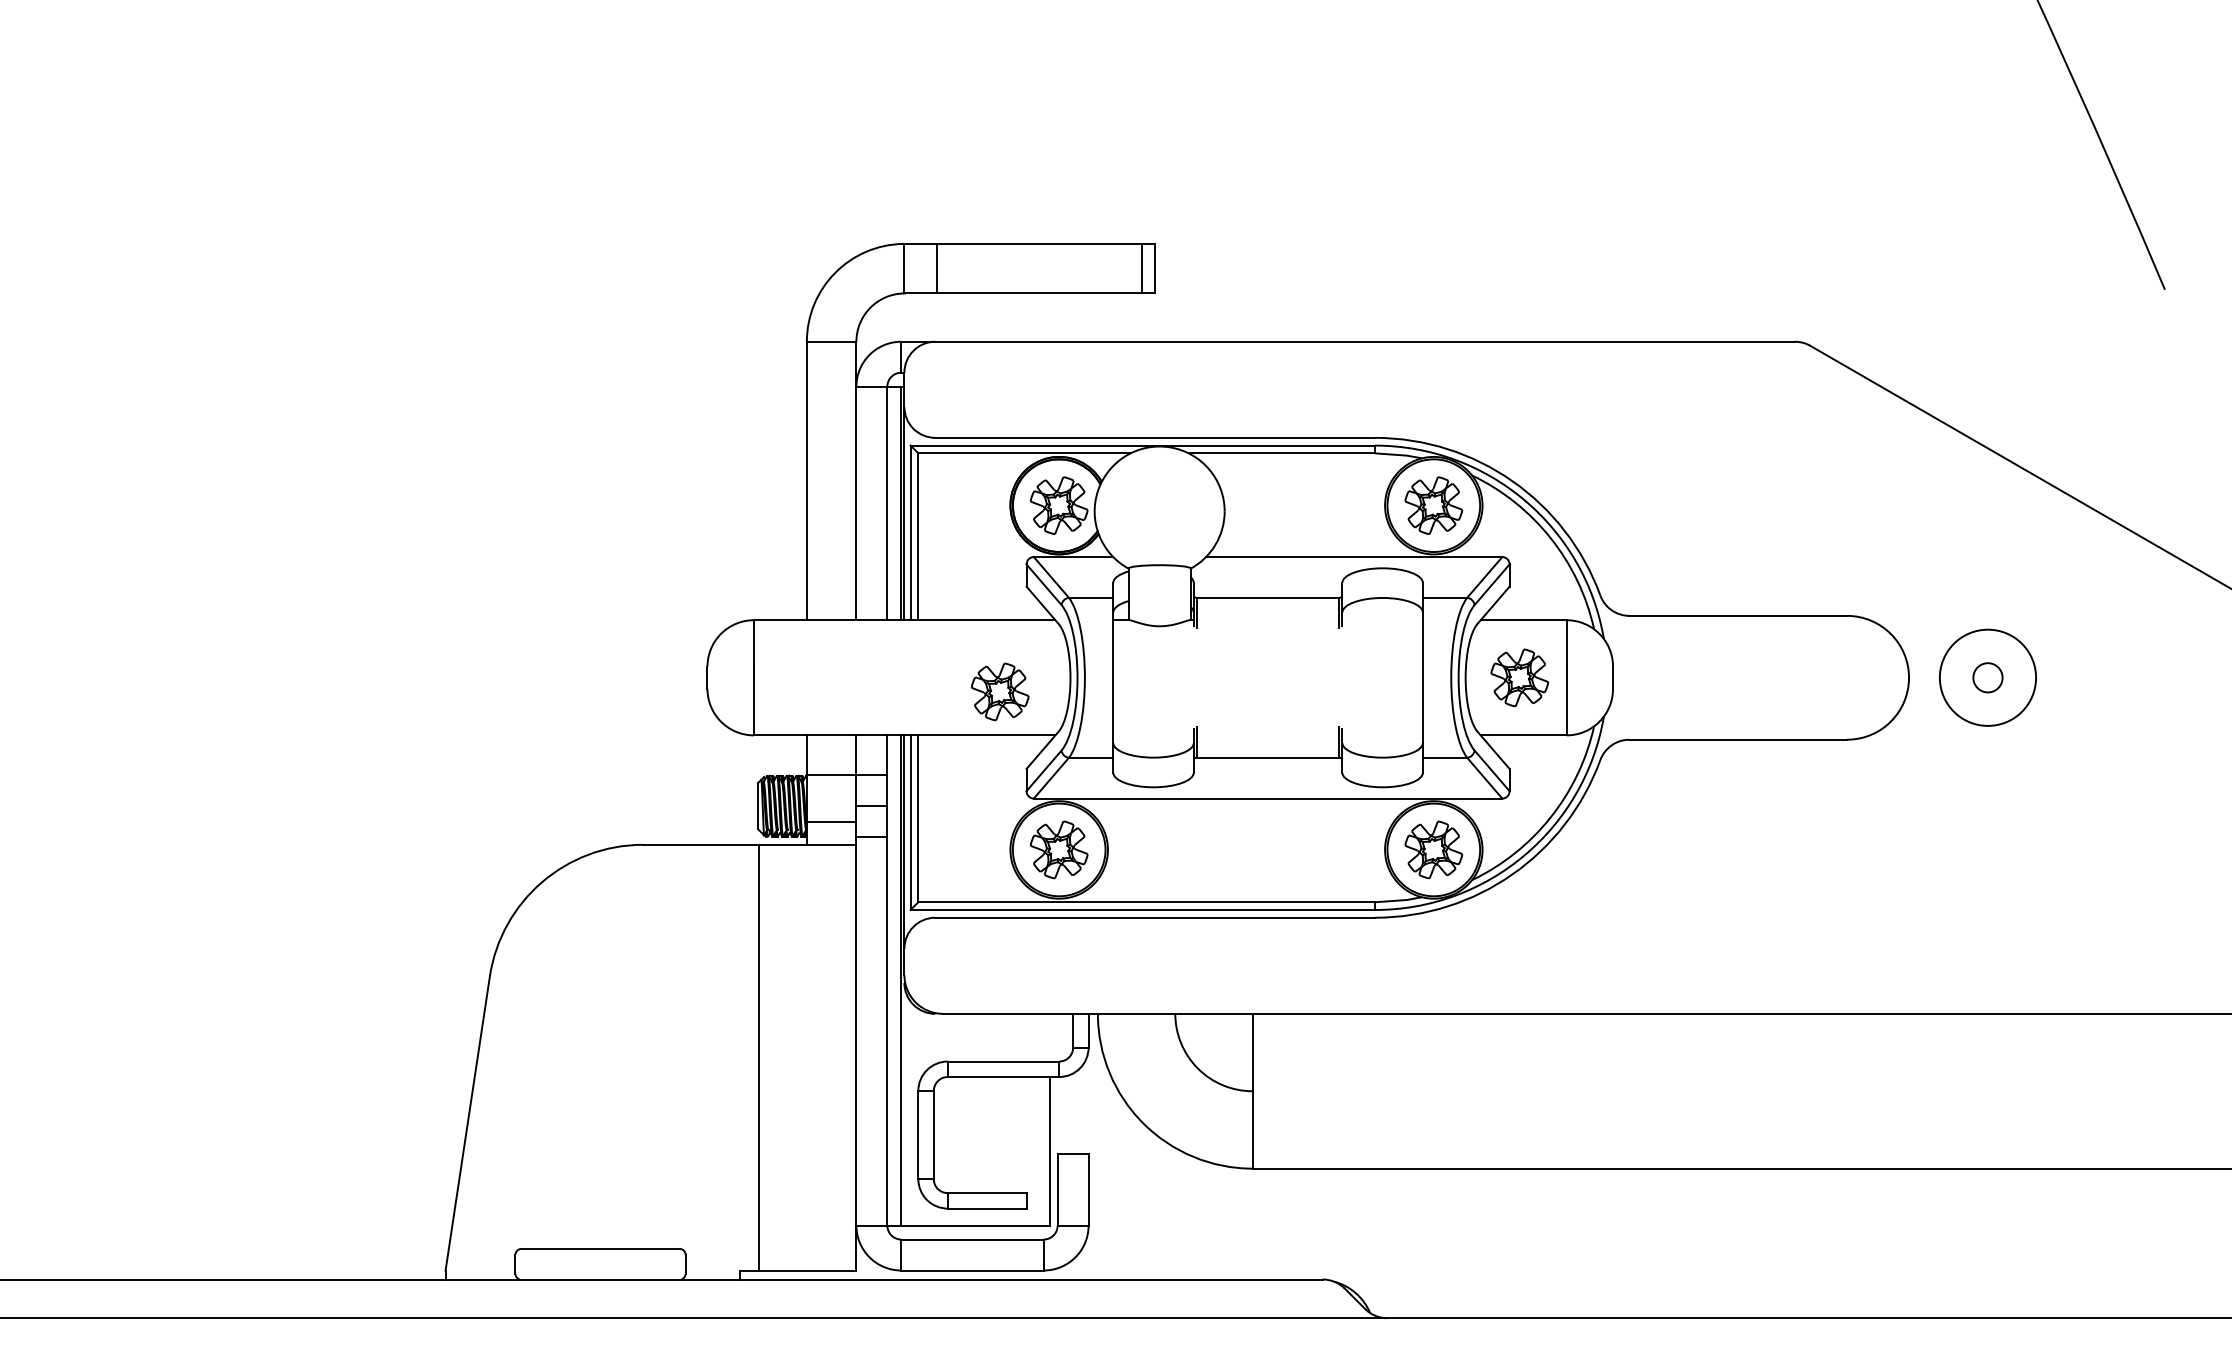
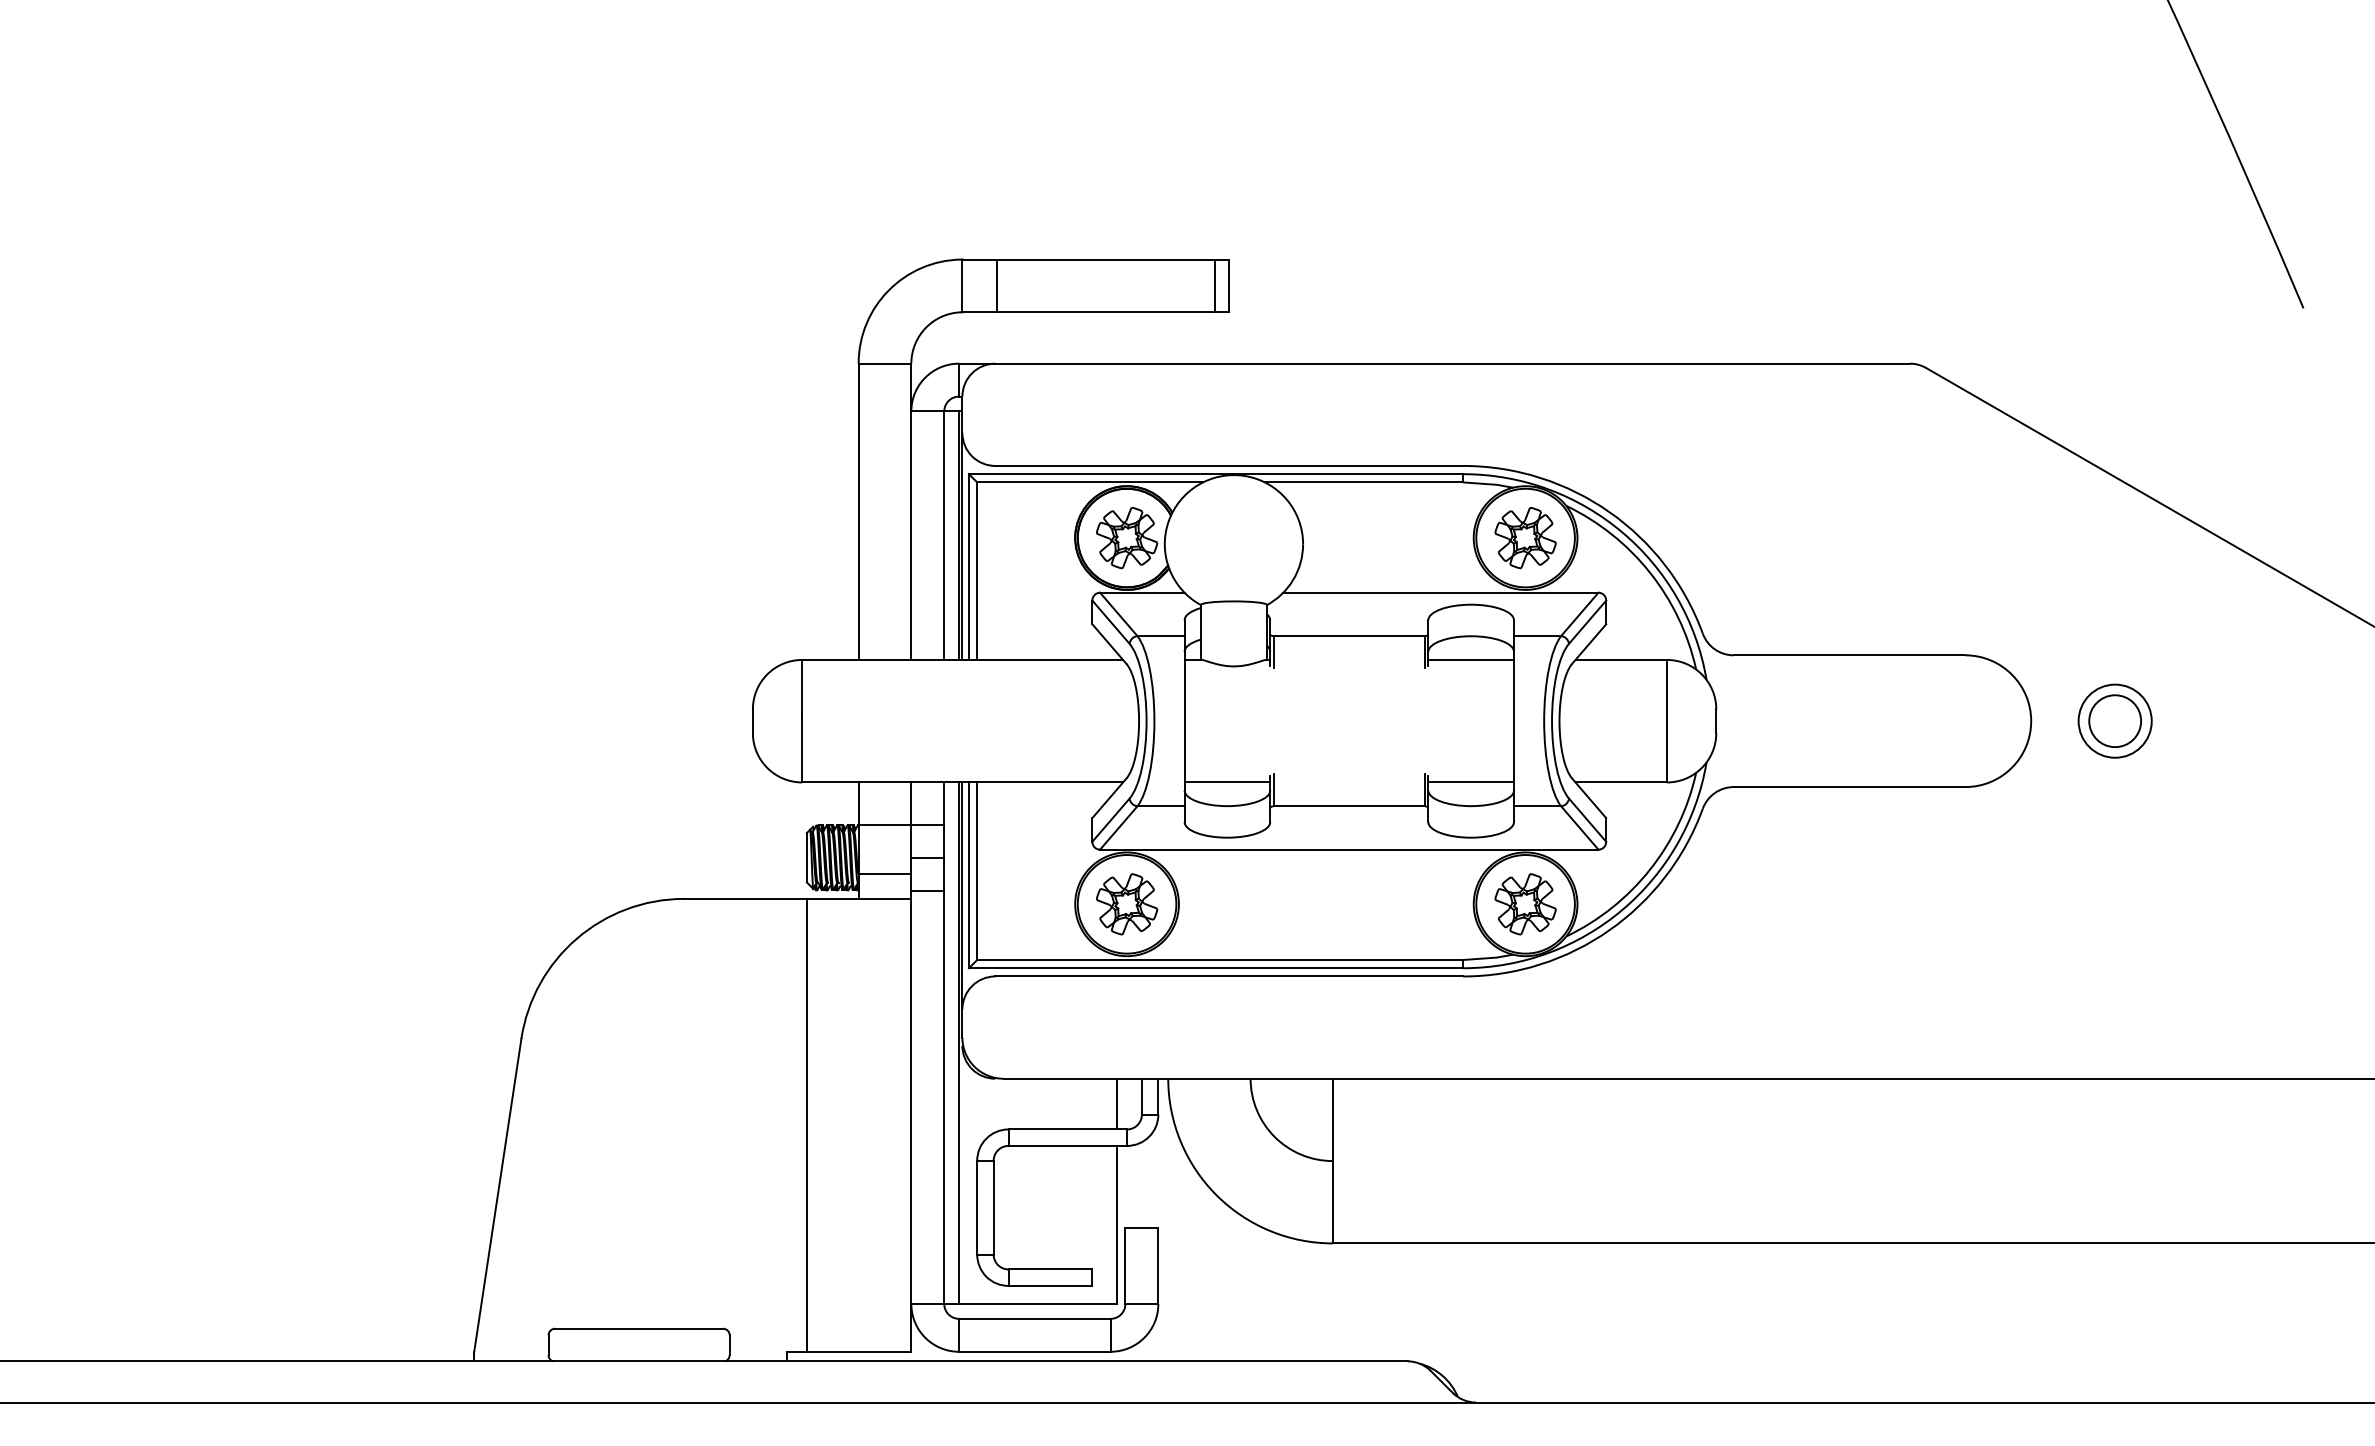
line: (1382, 620) -> (1471, 660), added
part: (1519, 677) -> (1616, 720), removed
circle: (1987, 677) -> (2114, 720), size x0.71
circle: (1987, 677) -> (2114, 720), size x1.67
part: (999, 691) -> (1063, 735), removed
line: (1153, 735) -> (1227, 782), added
line: (1382, 735) -> (1471, 782), added
line: (1049, 1037) -> (1116, 1103), added

